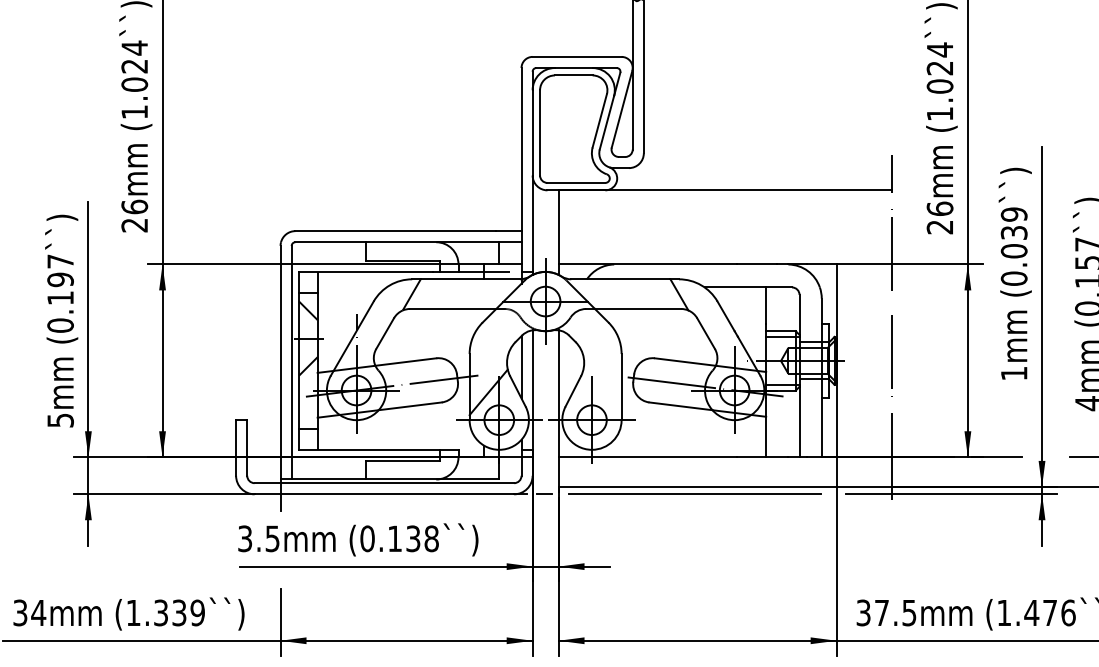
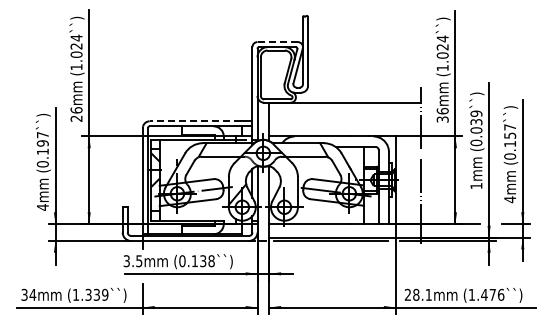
line: (578, 57) -> (278, 42), solid -> dashed
text: (939, 227) -> (442, 119), 26mm -> 36mm
line: (396, 231) -> (195, 121), solid -> dashed
text: (59, 420) -> (42, 207), 5mm -> 4mm
text: (884, 612) -> (417, 294), 37.5mm -> 28.1mm

